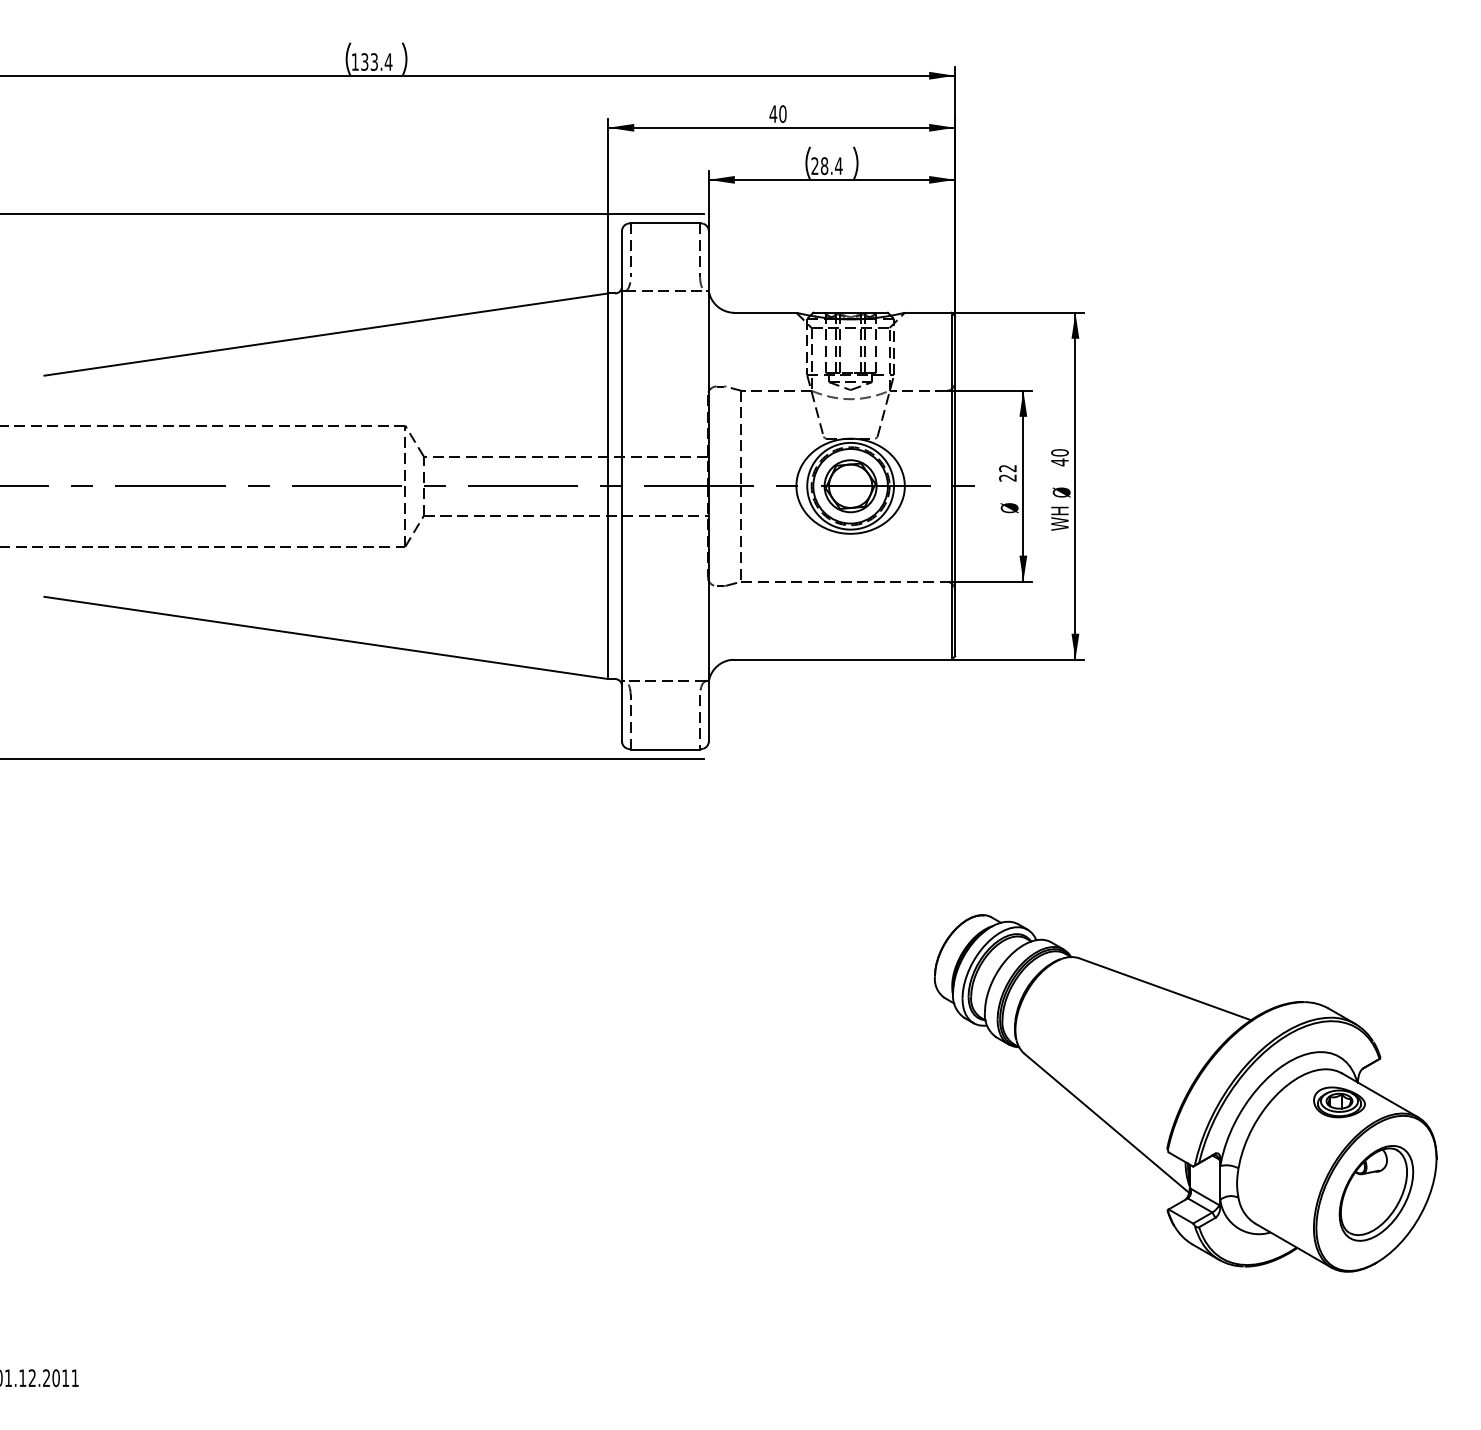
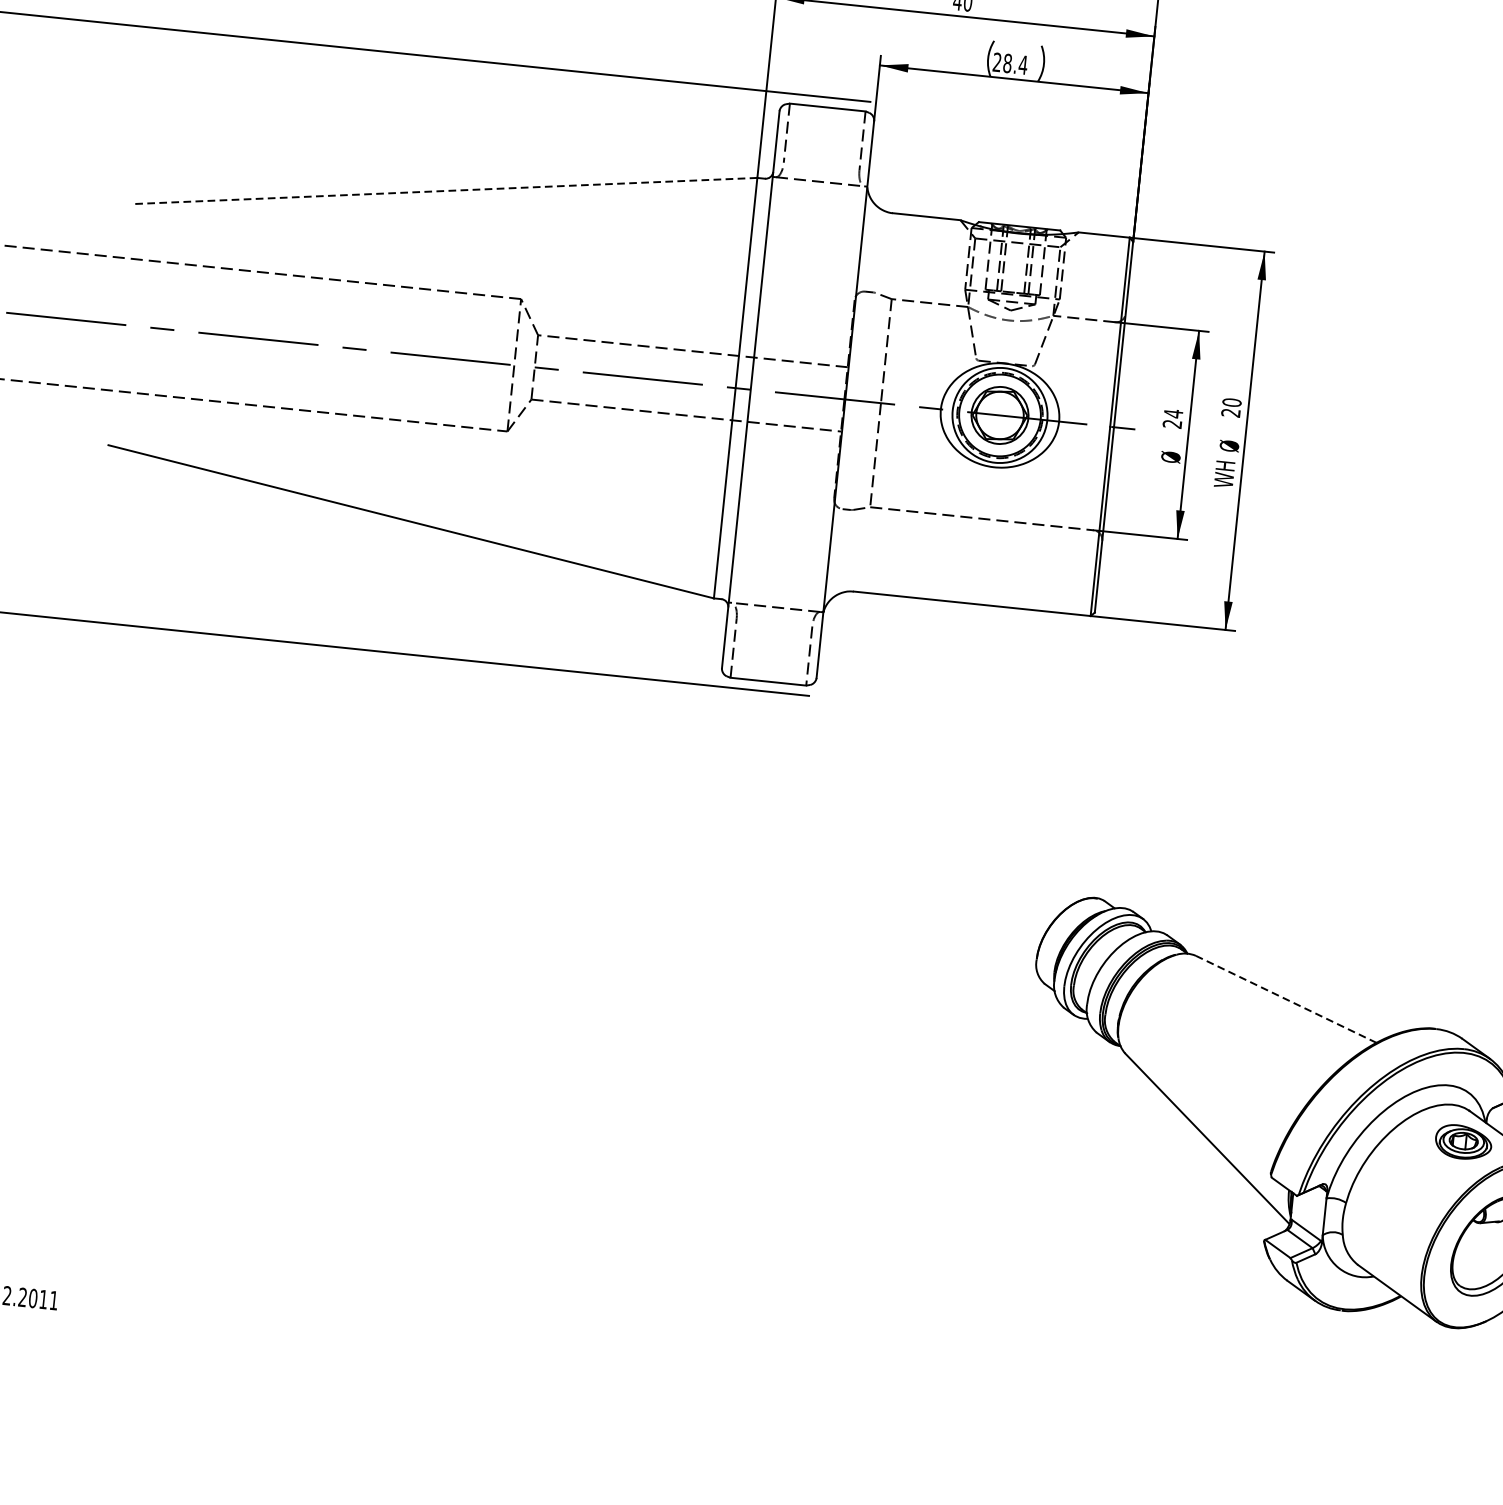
line: (326, 334) -> (445, 190), solid -> dashed
text: (1059, 462) -> (1230, 413), 40 -> 20
text: (1007, 468) -> (1173, 413), 22 -> 24
line: (1164, 989) -> (1285, 999), solid -> dashed

